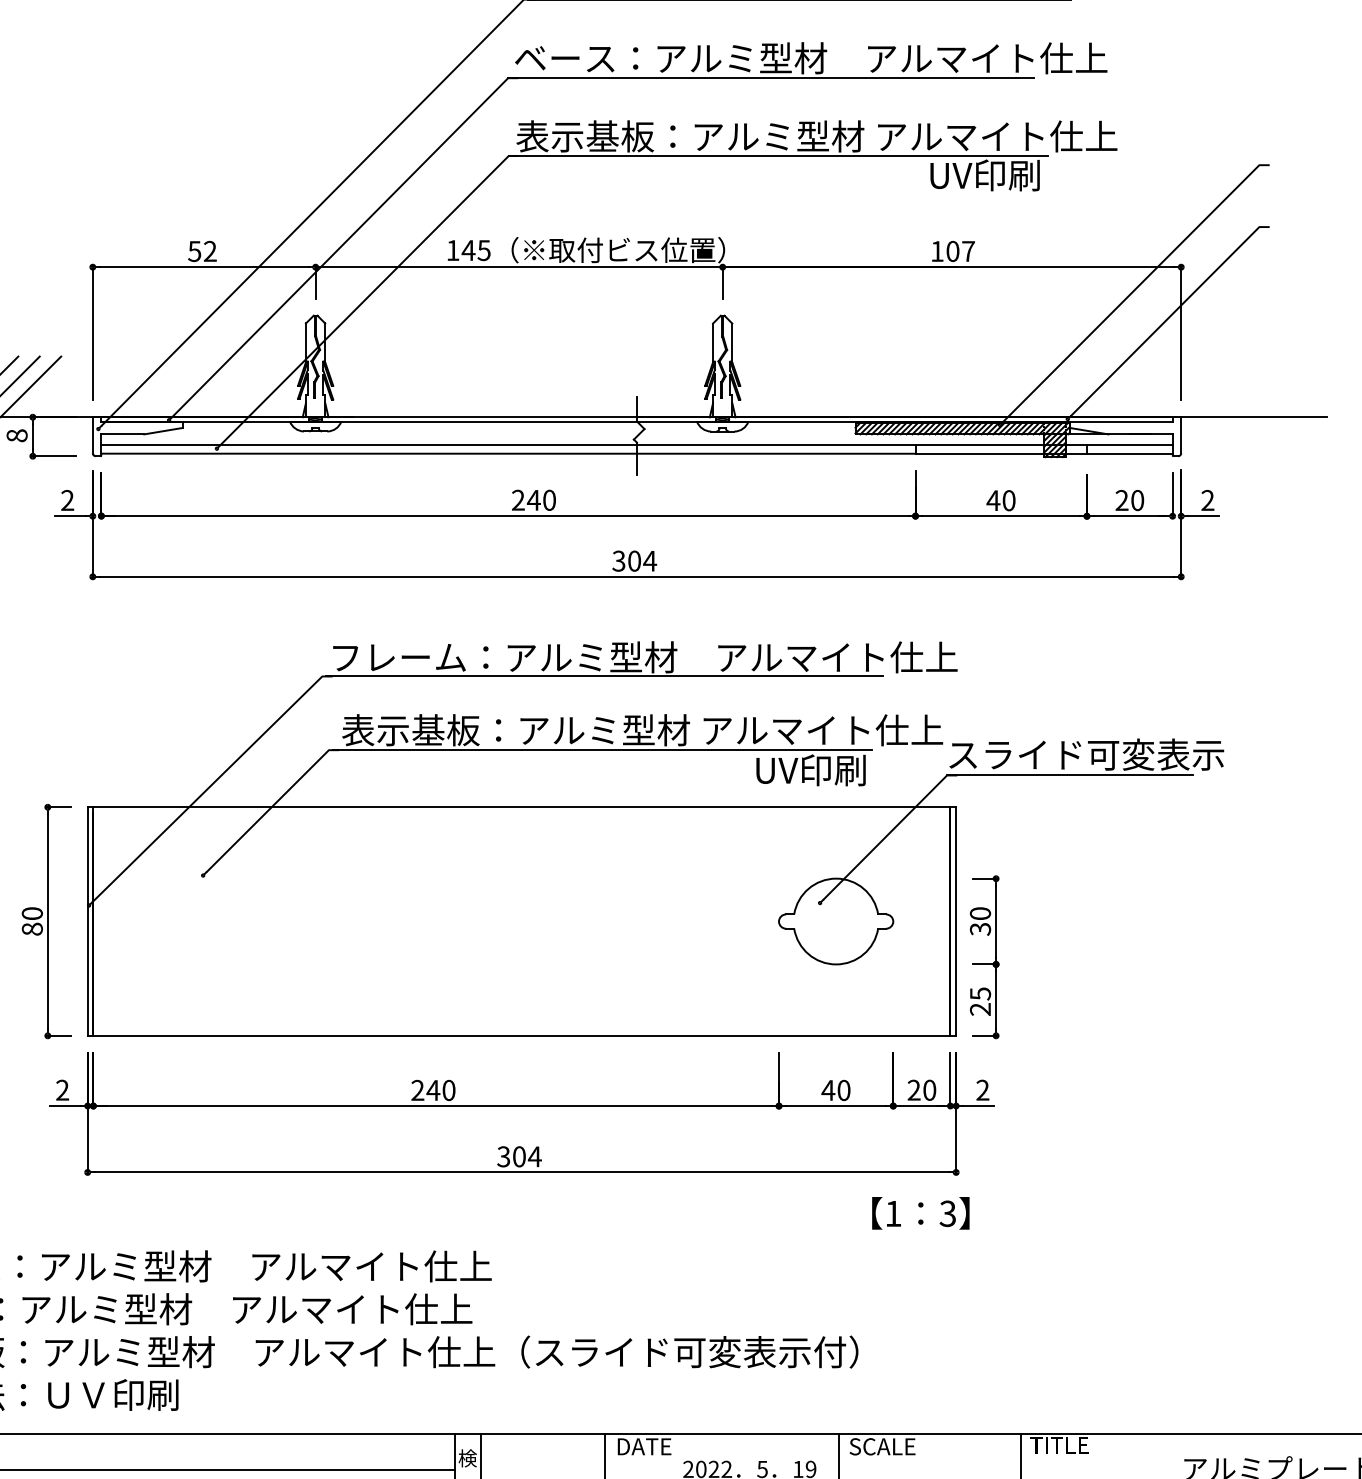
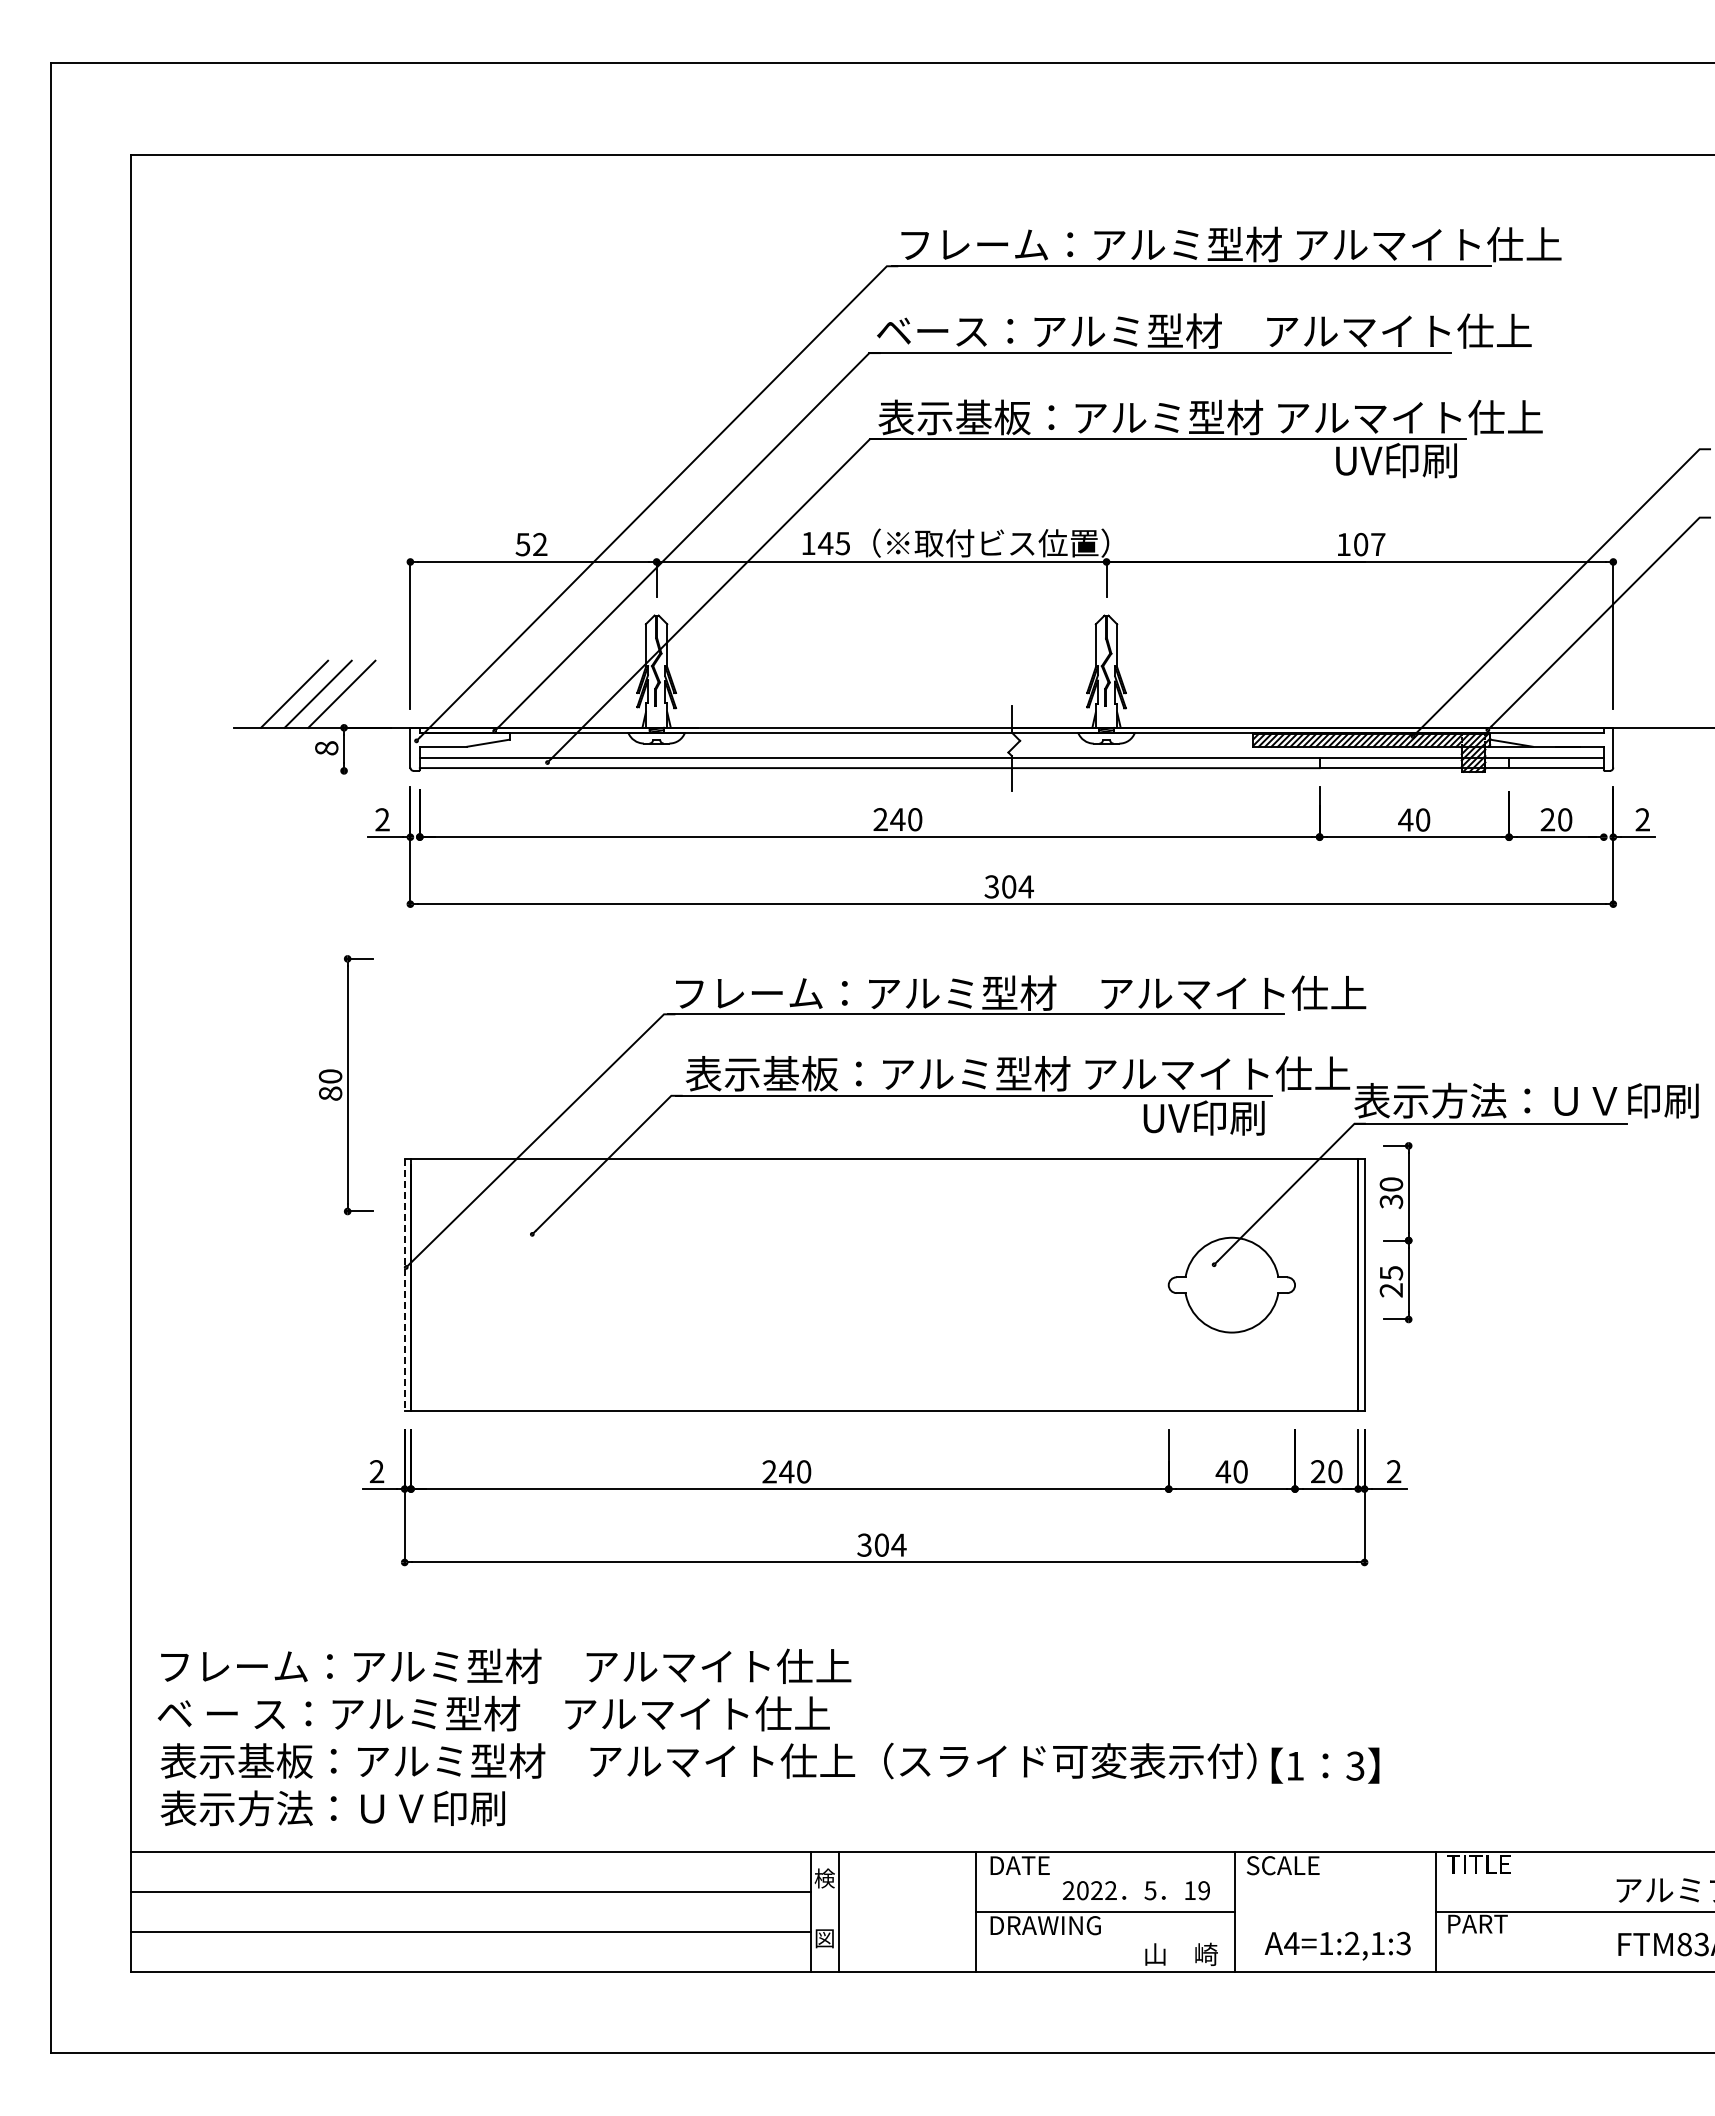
line: (54, 455) -> (367, 770), removed
line: (1172, 494) -> (1603, 813), removed
text: (1102, 754) -> (1526, 1100), スライド可変表示 -> 表示方法：ＵＶ印刷
part: (45, 921) -> (345, 1085), moved
line: (87, 921) -> (404, 1285), solid -> dashed
part: (984, 964) -> (1395, 1240), moved
text: (920, 1213) -> (1325, 1765), moved

